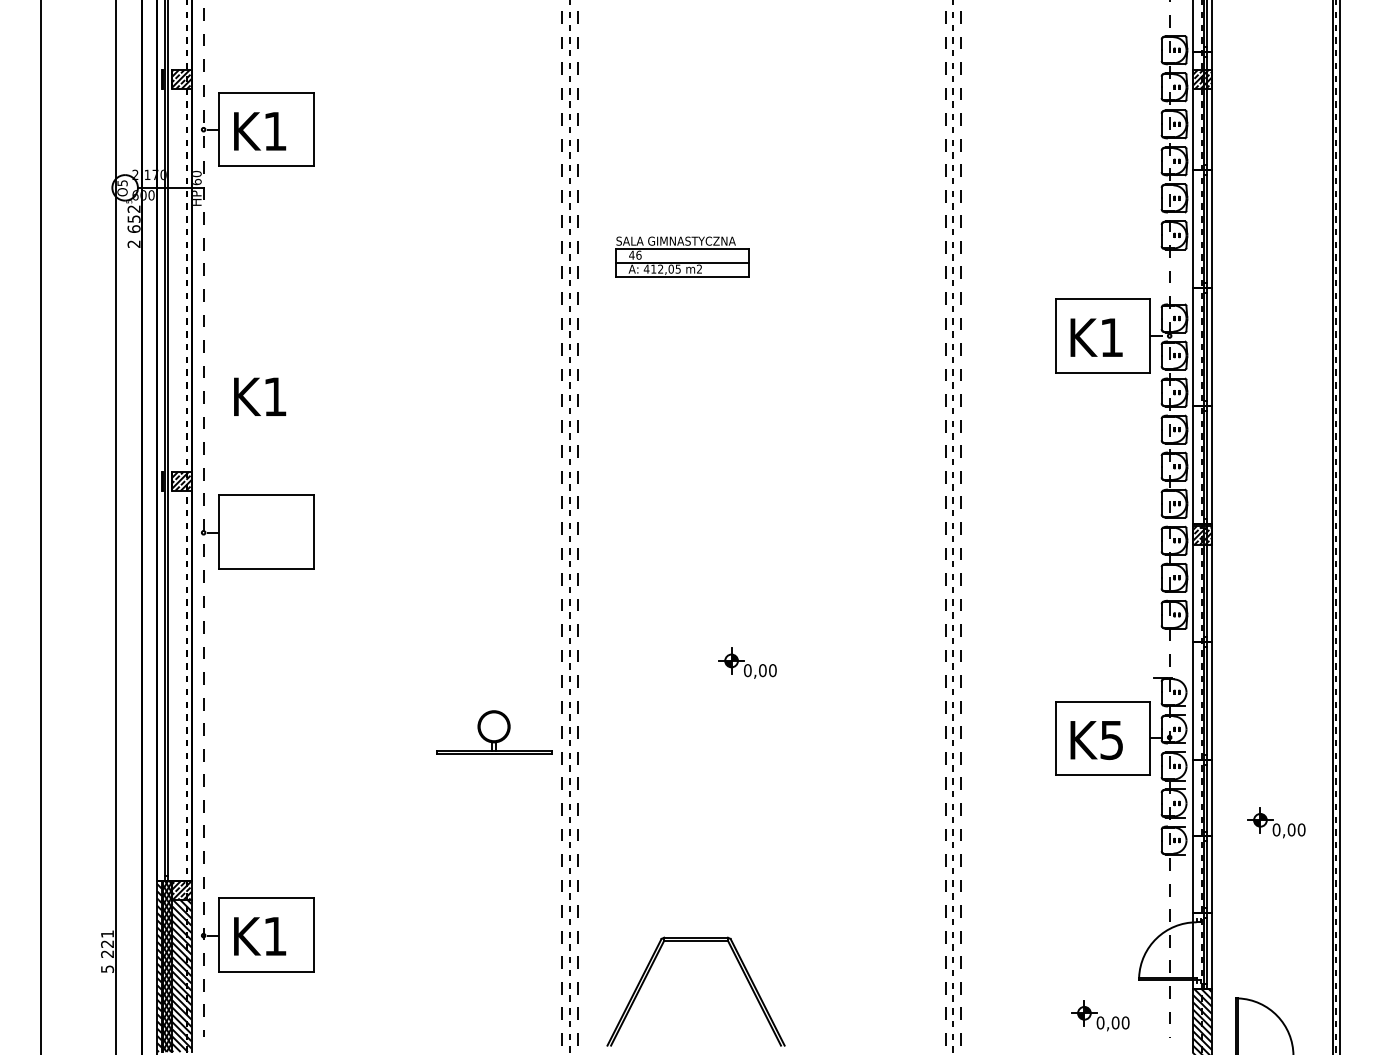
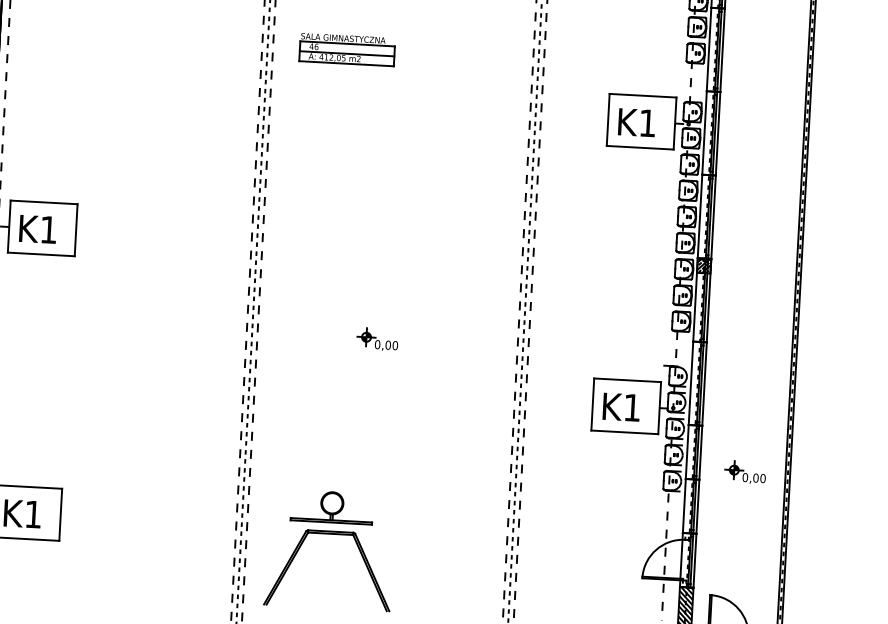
text: (260, 396) -> (38, 229), moved
part: (494, 732) -> (332, 507), moved
text: (1111, 740) -> (632, 408), K5 -> K1
part: (1100, 1015) -> (613, 602), removed

